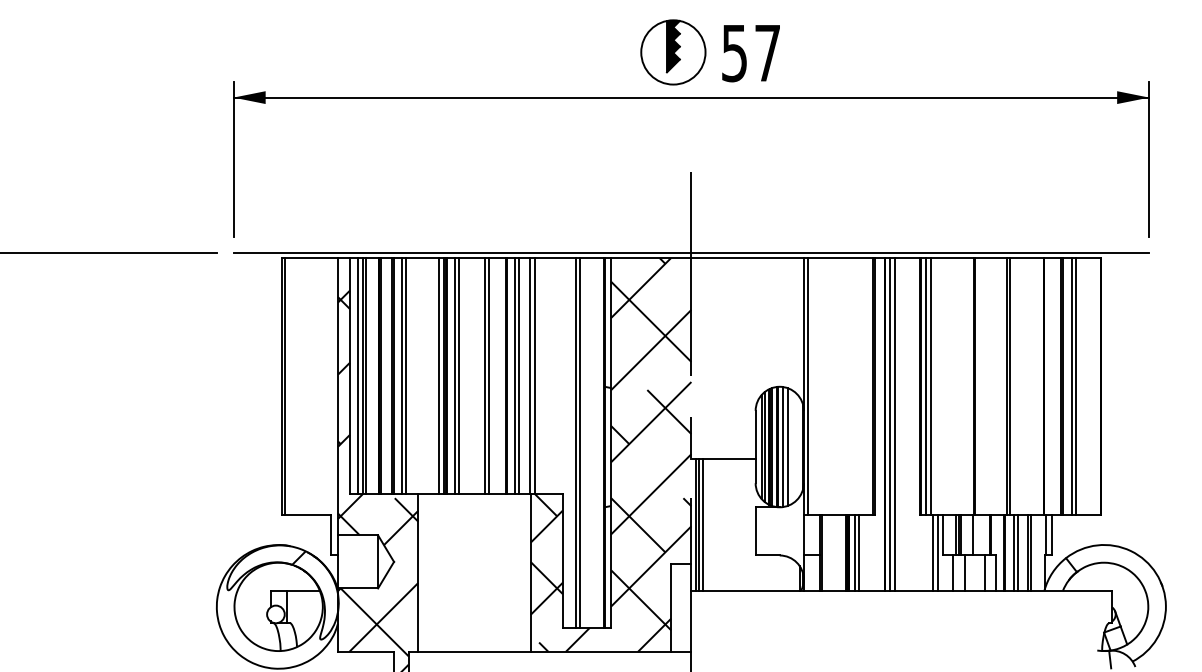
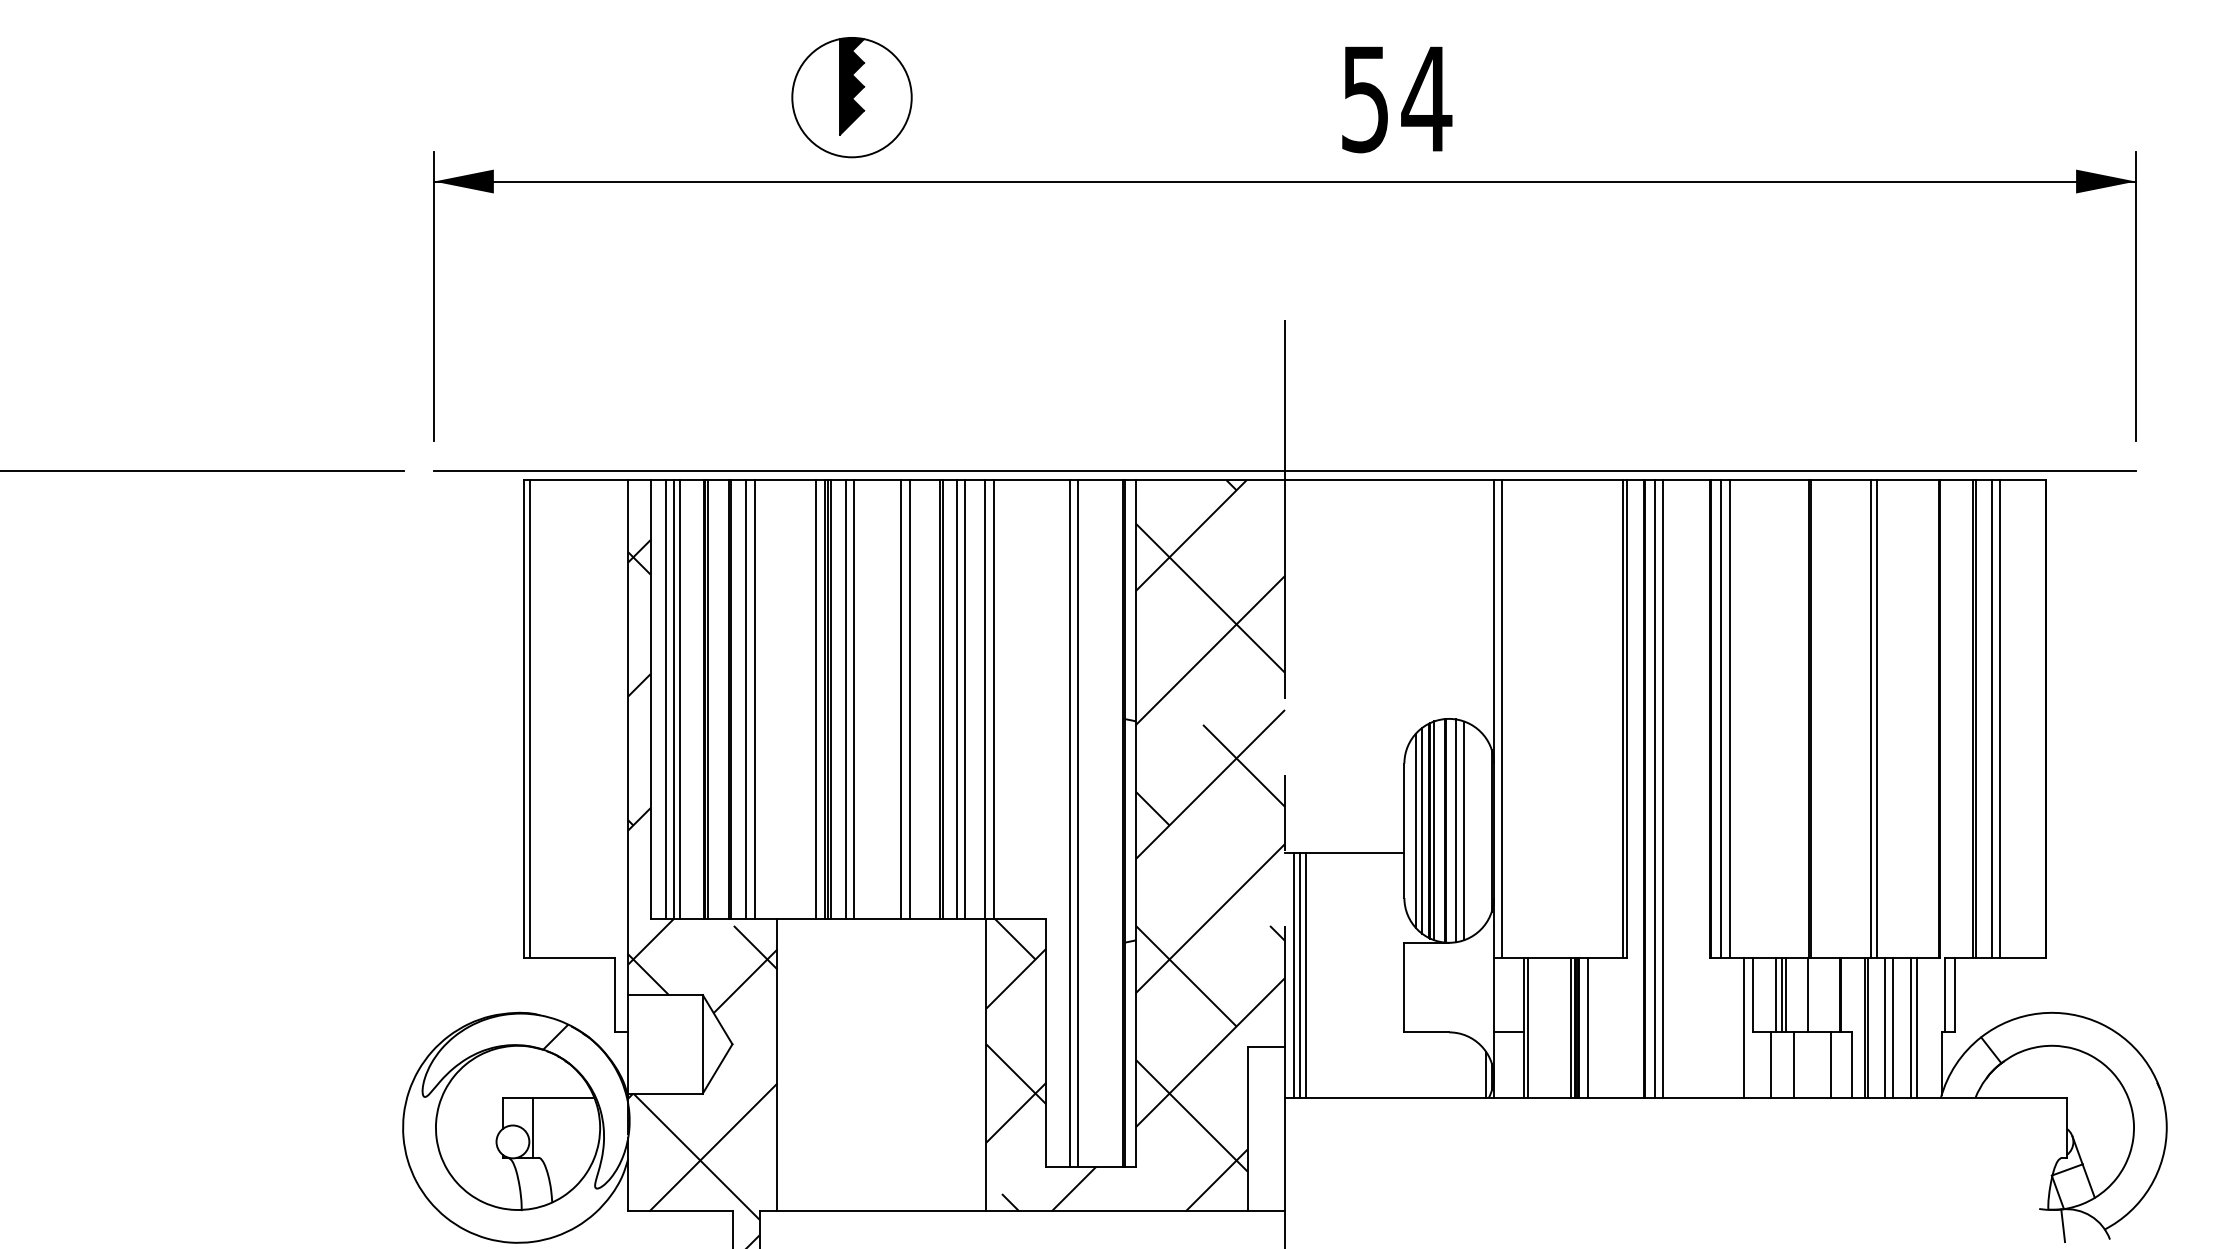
part: (673, 52) -> (852, 97), moved
text: (767, 53) -> (1426, 99), 57 -> 54
line: (859, 552) -> (1597, 1026), removed
line: (933, 552) -> (1734, 1026), removed

